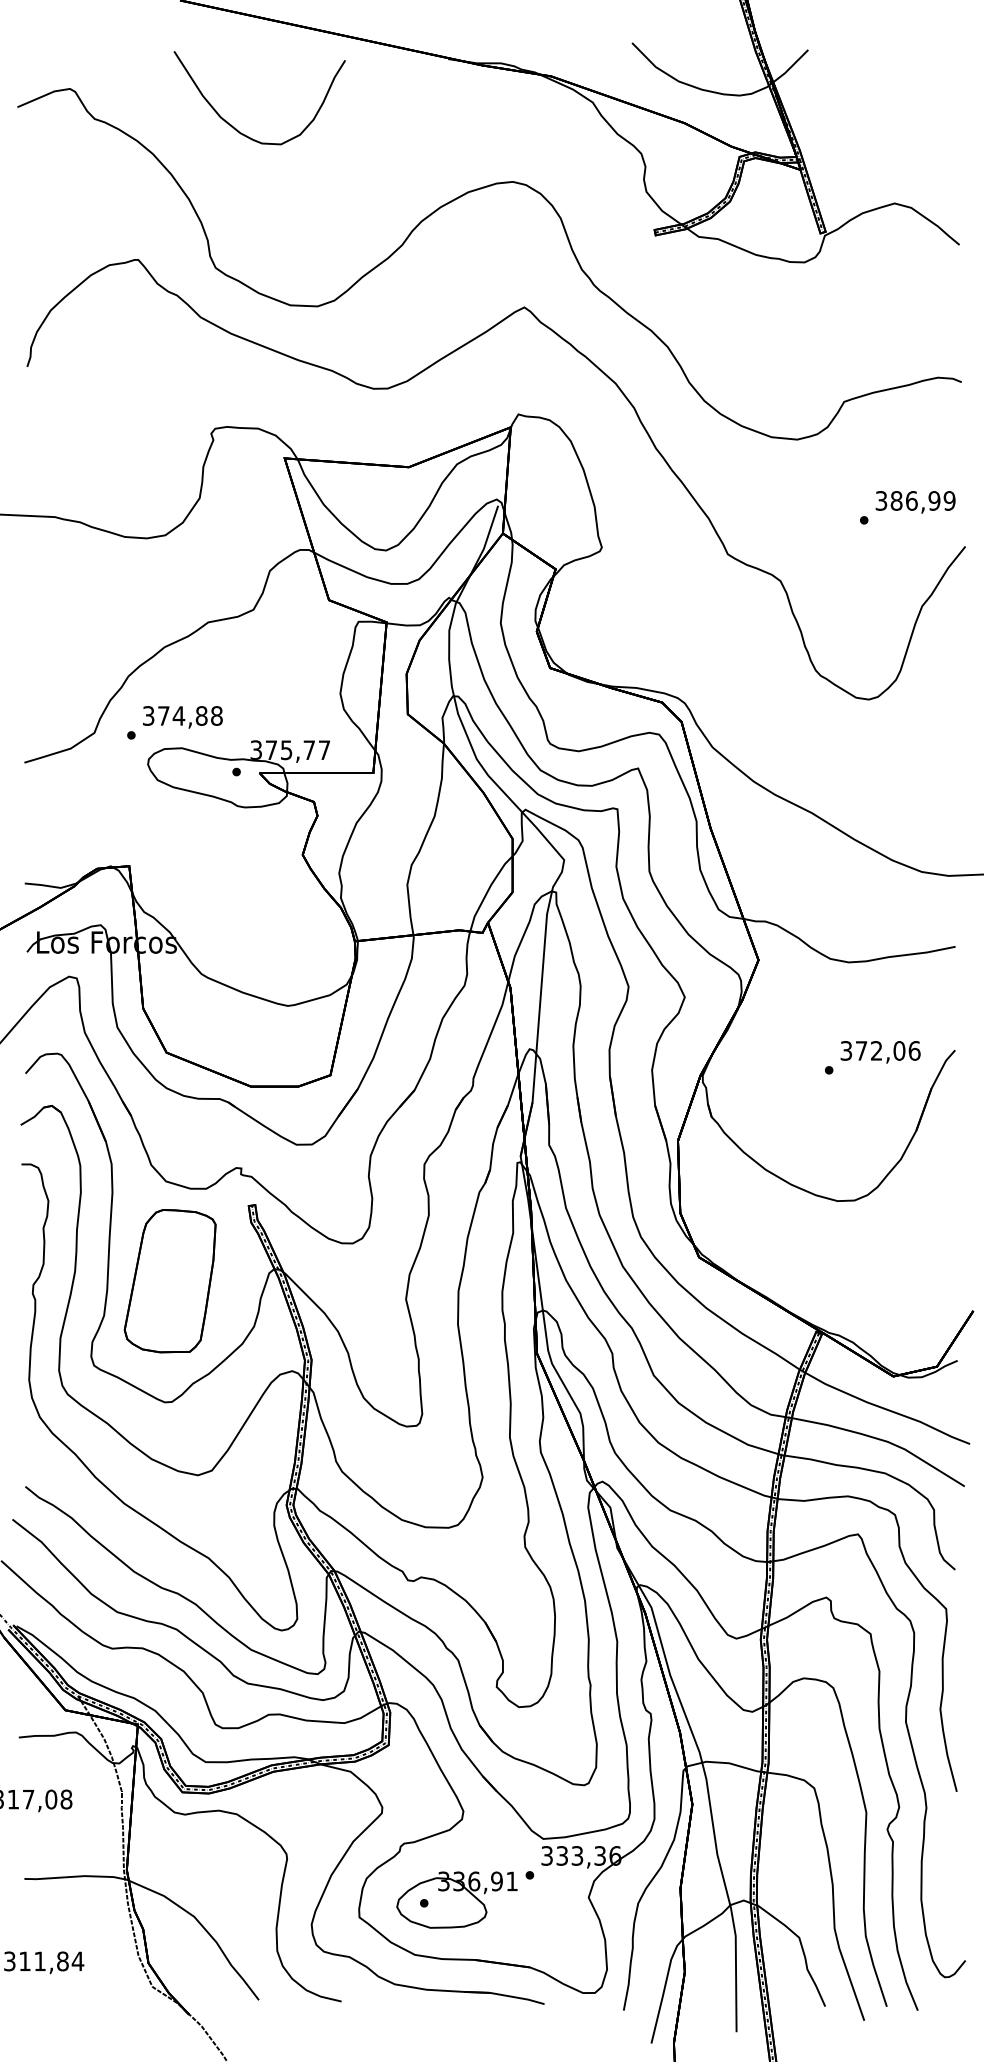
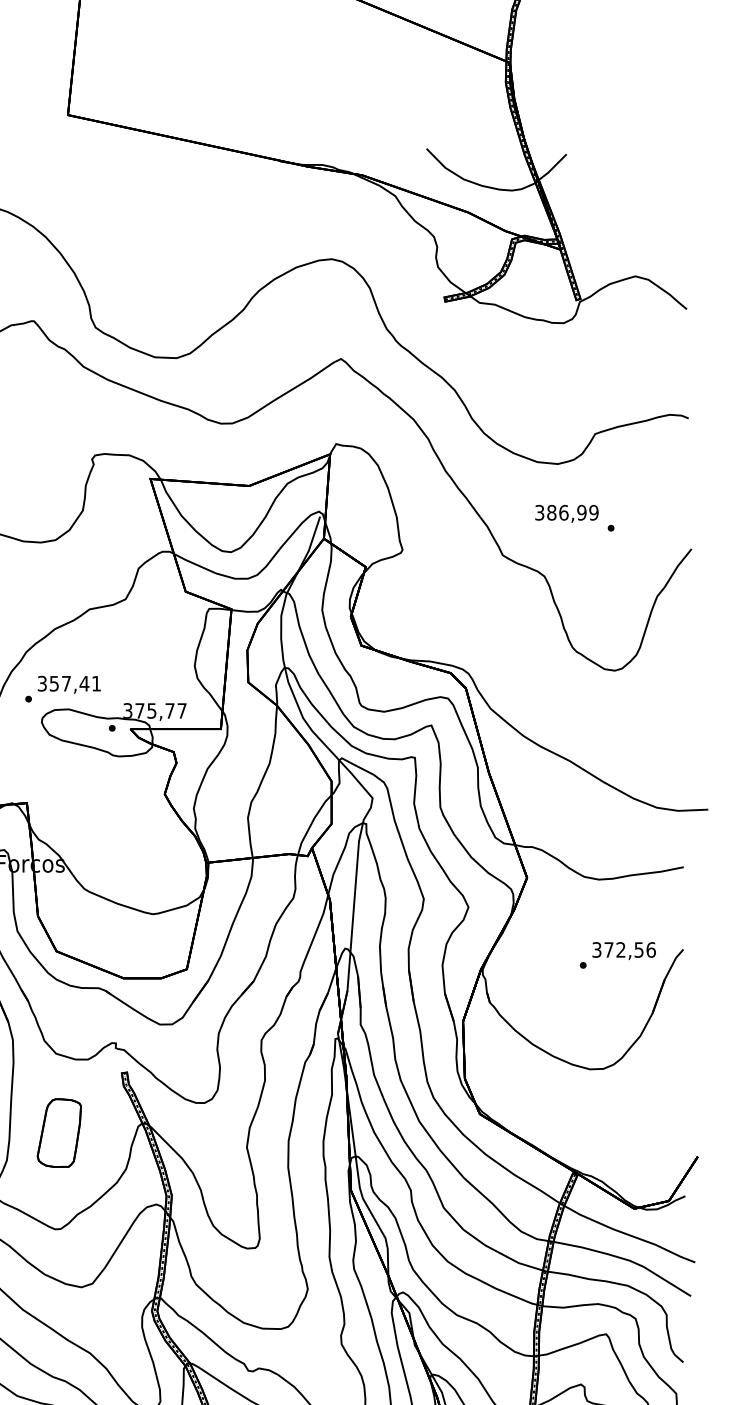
curve: (236, 128) -> (112, 216), removed
text: (915, 502) -> (566, 514), moved
text: (190, 715) -> (75, 683), 374,88 -> 357,41
text: (899, 1050) -> (639, 949), 372,06 -> 372,56
part: (169, 1281) -> (58, 1133), size x0.6

